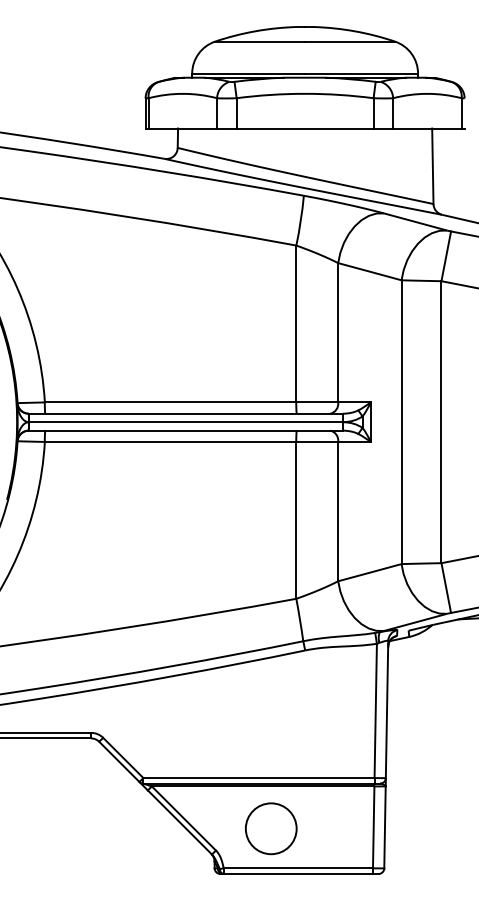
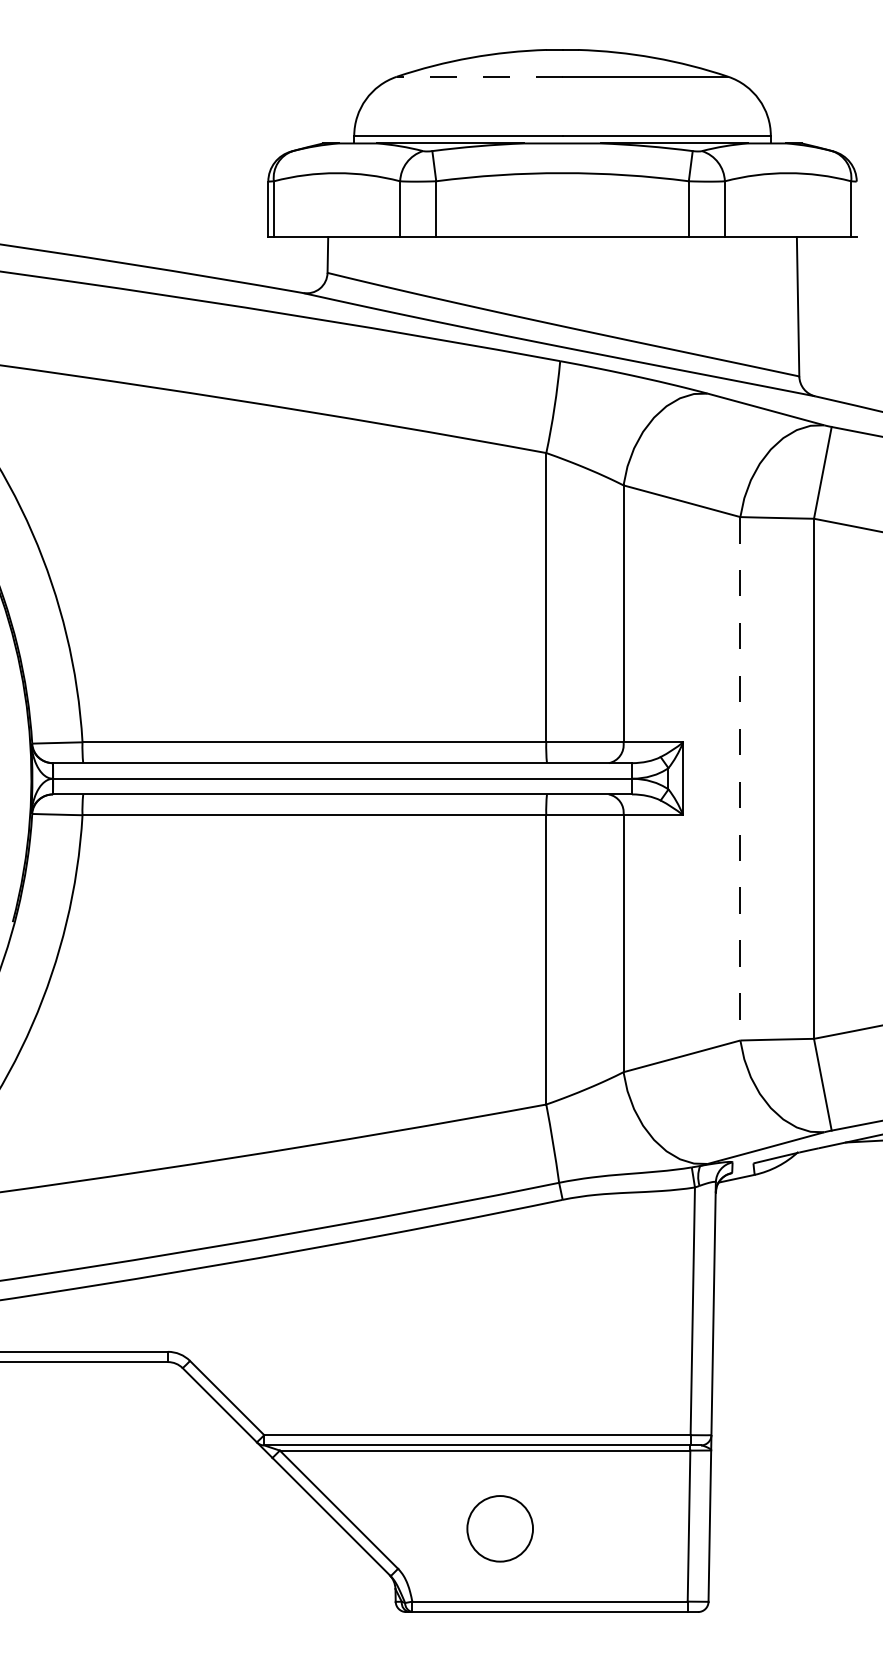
line: (260, 41) -> (480, 76), solid -> dashed
line: (401, 422) -> (740, 779), solid -> dashed
circle: (271, 828) -> (500, 1528), size x0.7

